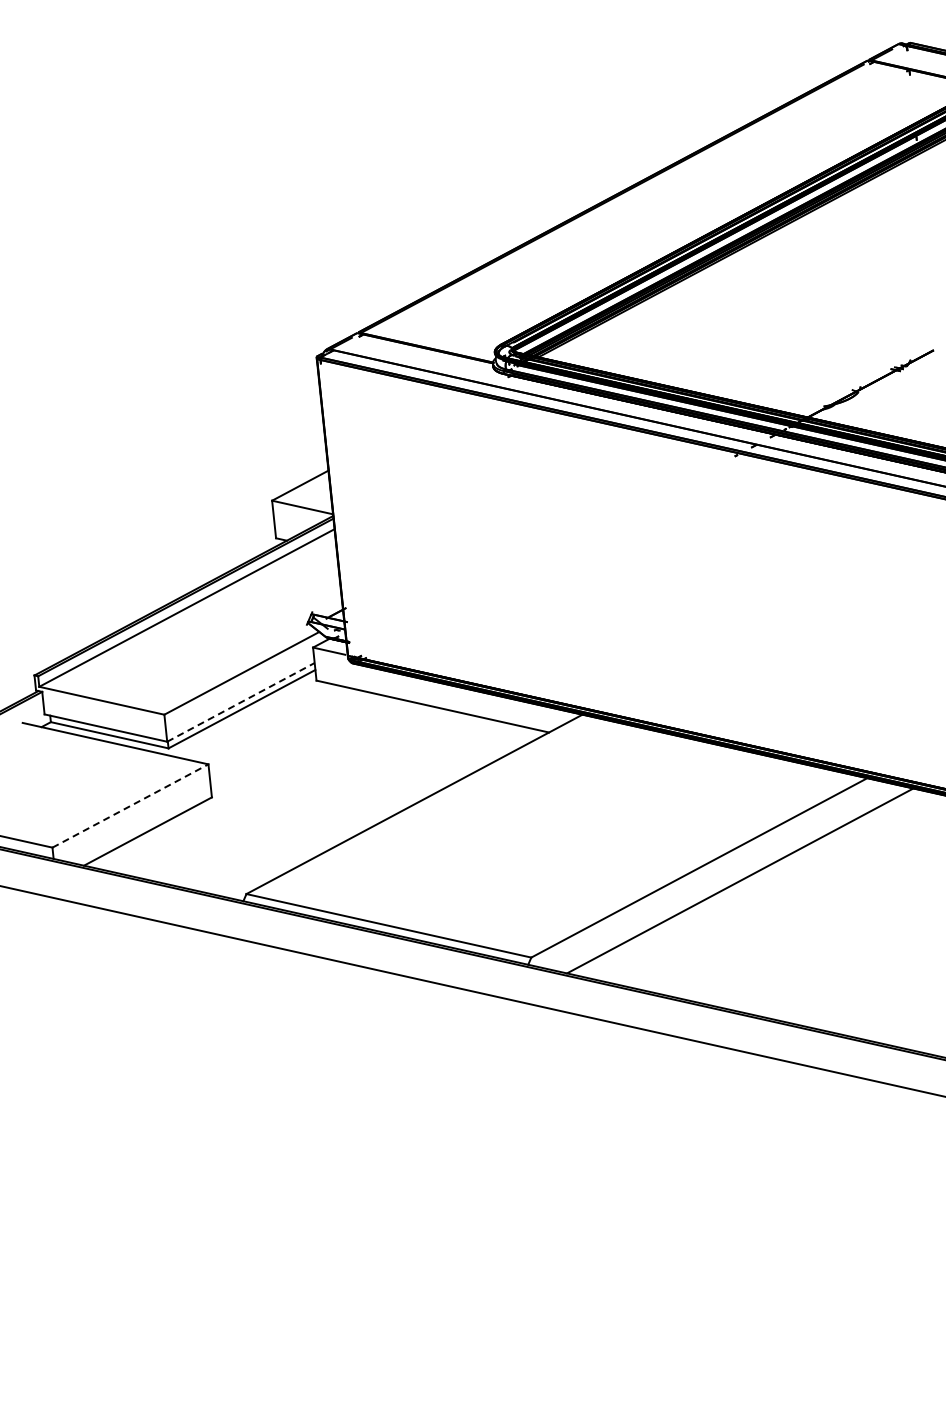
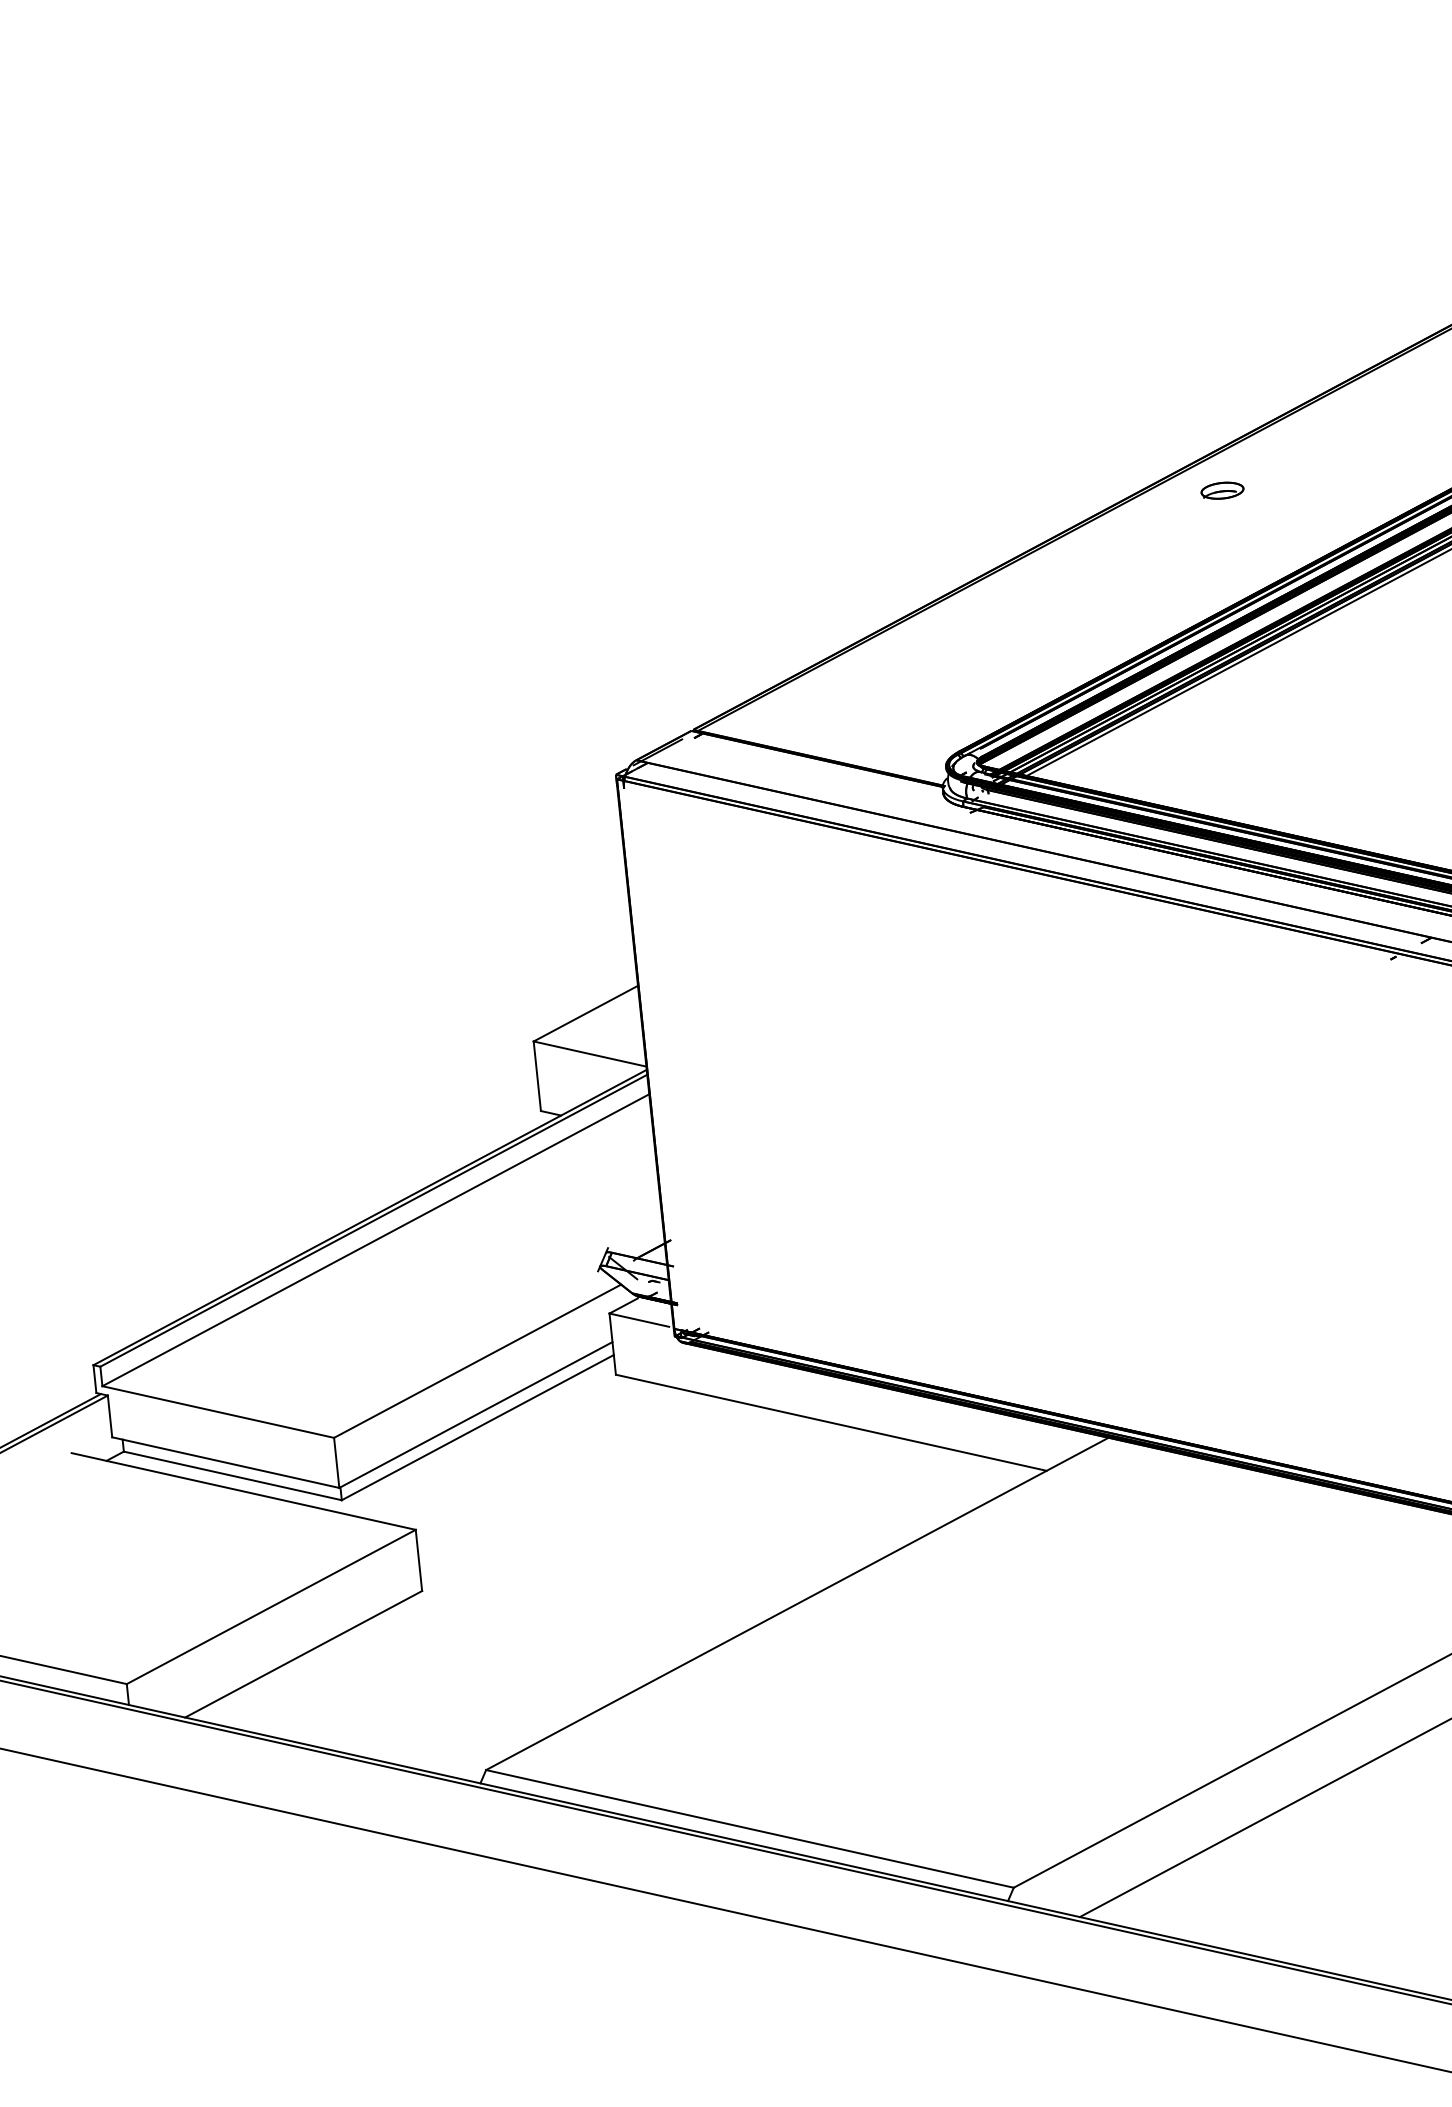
part: (643, 203) -> (1221, 490), added
line: (240, 702) -> (475, 1415), dashed -> solid
line: (130, 805) -> (271, 1606), dashed -> solid

